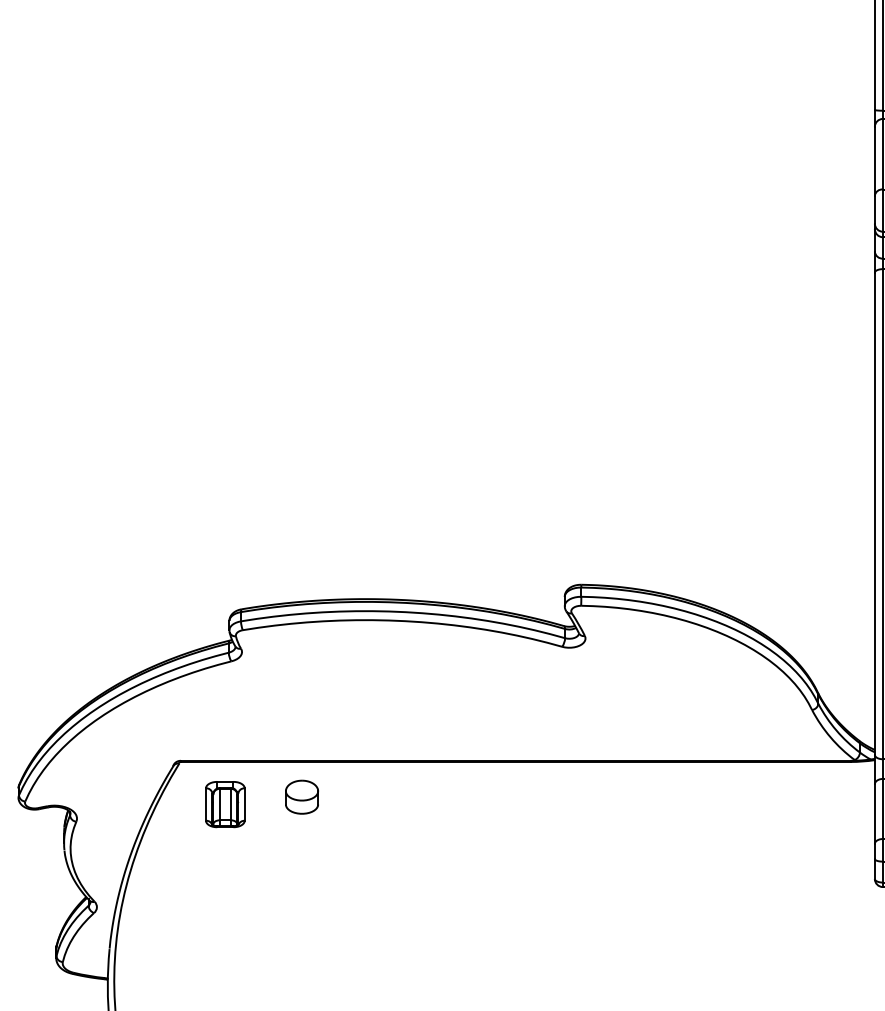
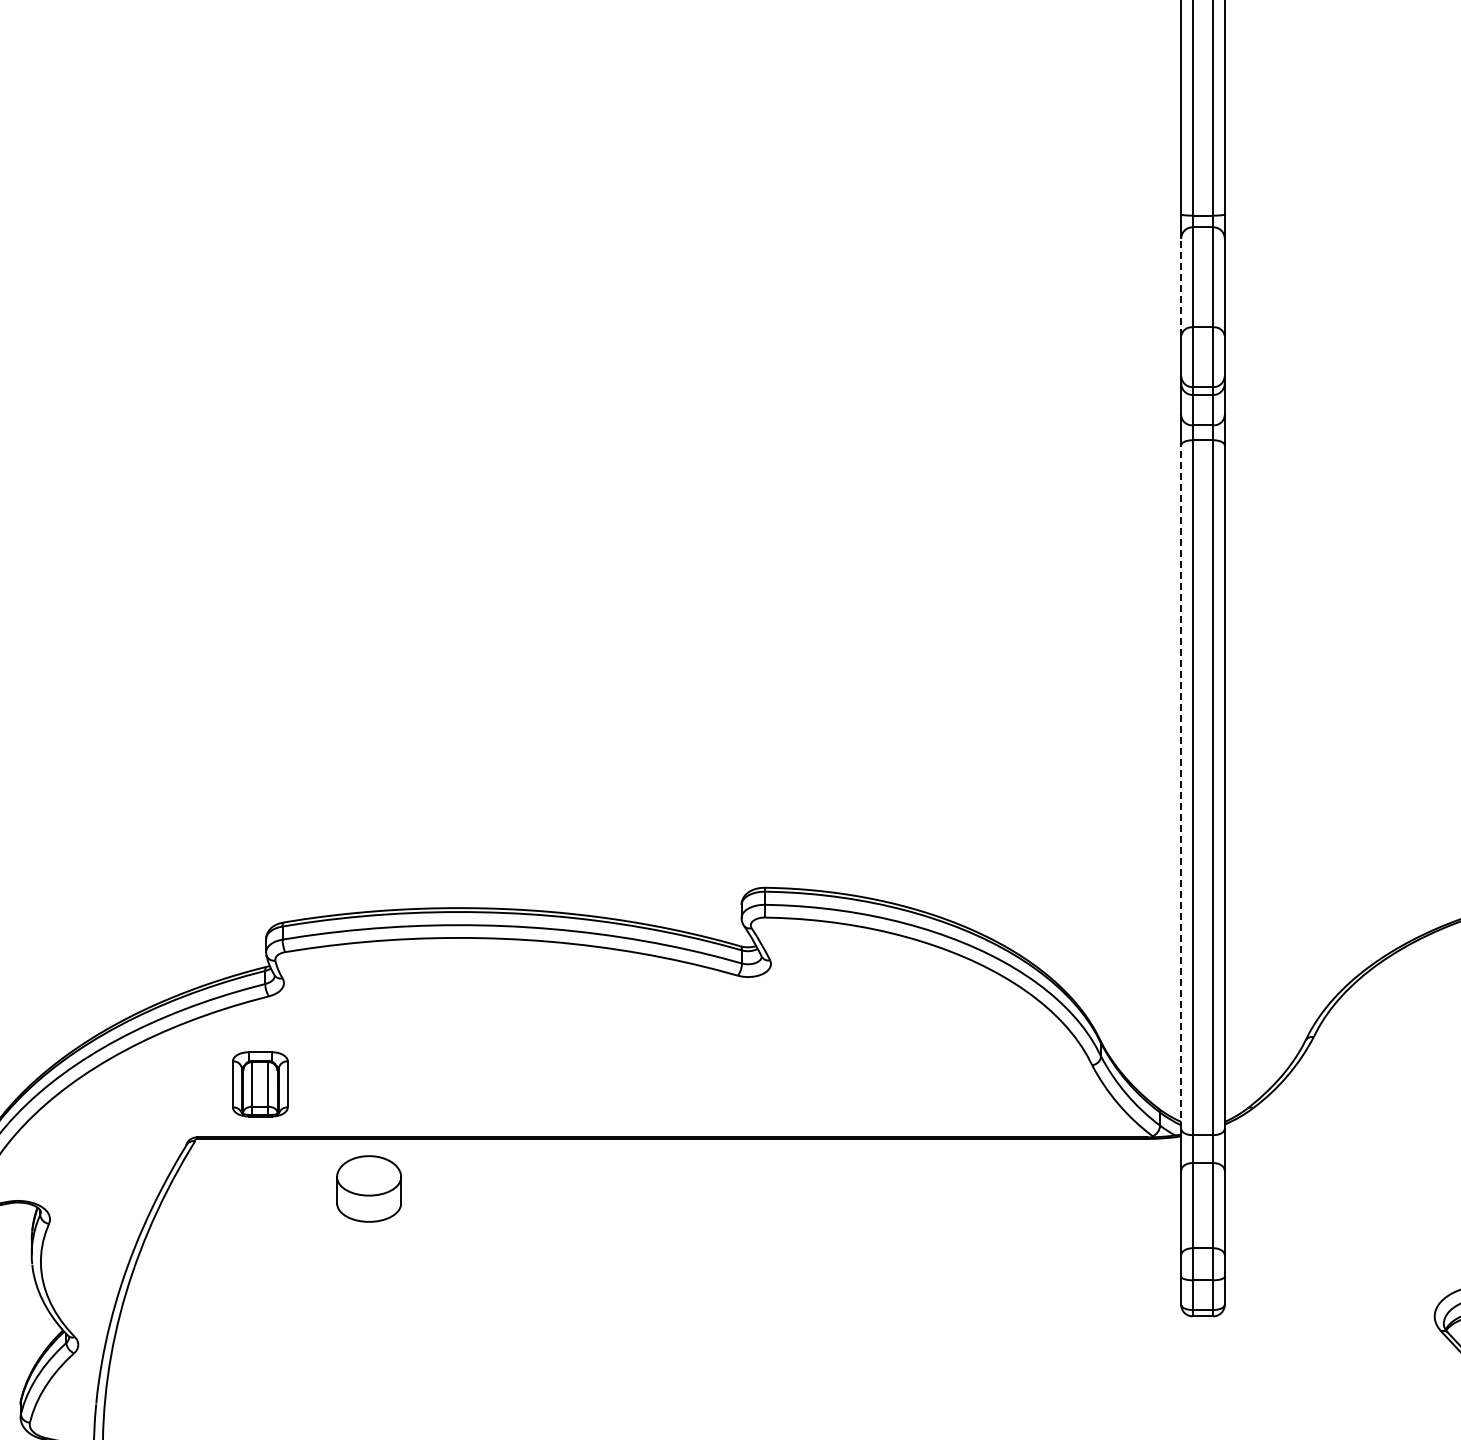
line: (875, 161) -> (1181, 287), solid -> dashed
line: (875, 514) -> (1181, 787), solid -> dashed
part: (301, 796) -> (368, 1188), size x1.4
part: (225, 804) -> (260, 1084), moved

